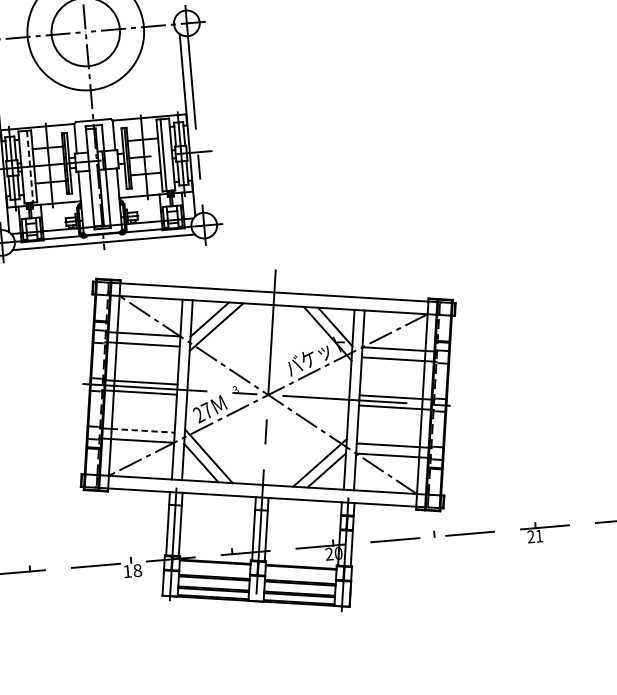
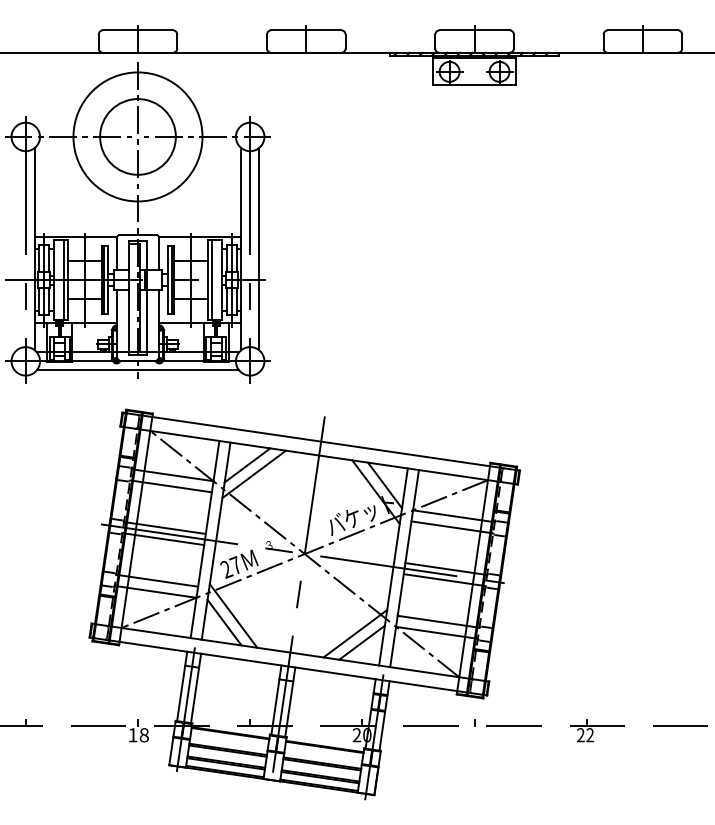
line: (203, 124) -> (259, 249), added
line: (29, 167) -> (63, 280), dashed -> solid
line: (143, 430) -> (163, 581), dashed -> solid
text: (538, 536) -> (589, 735), 21 -> 22

